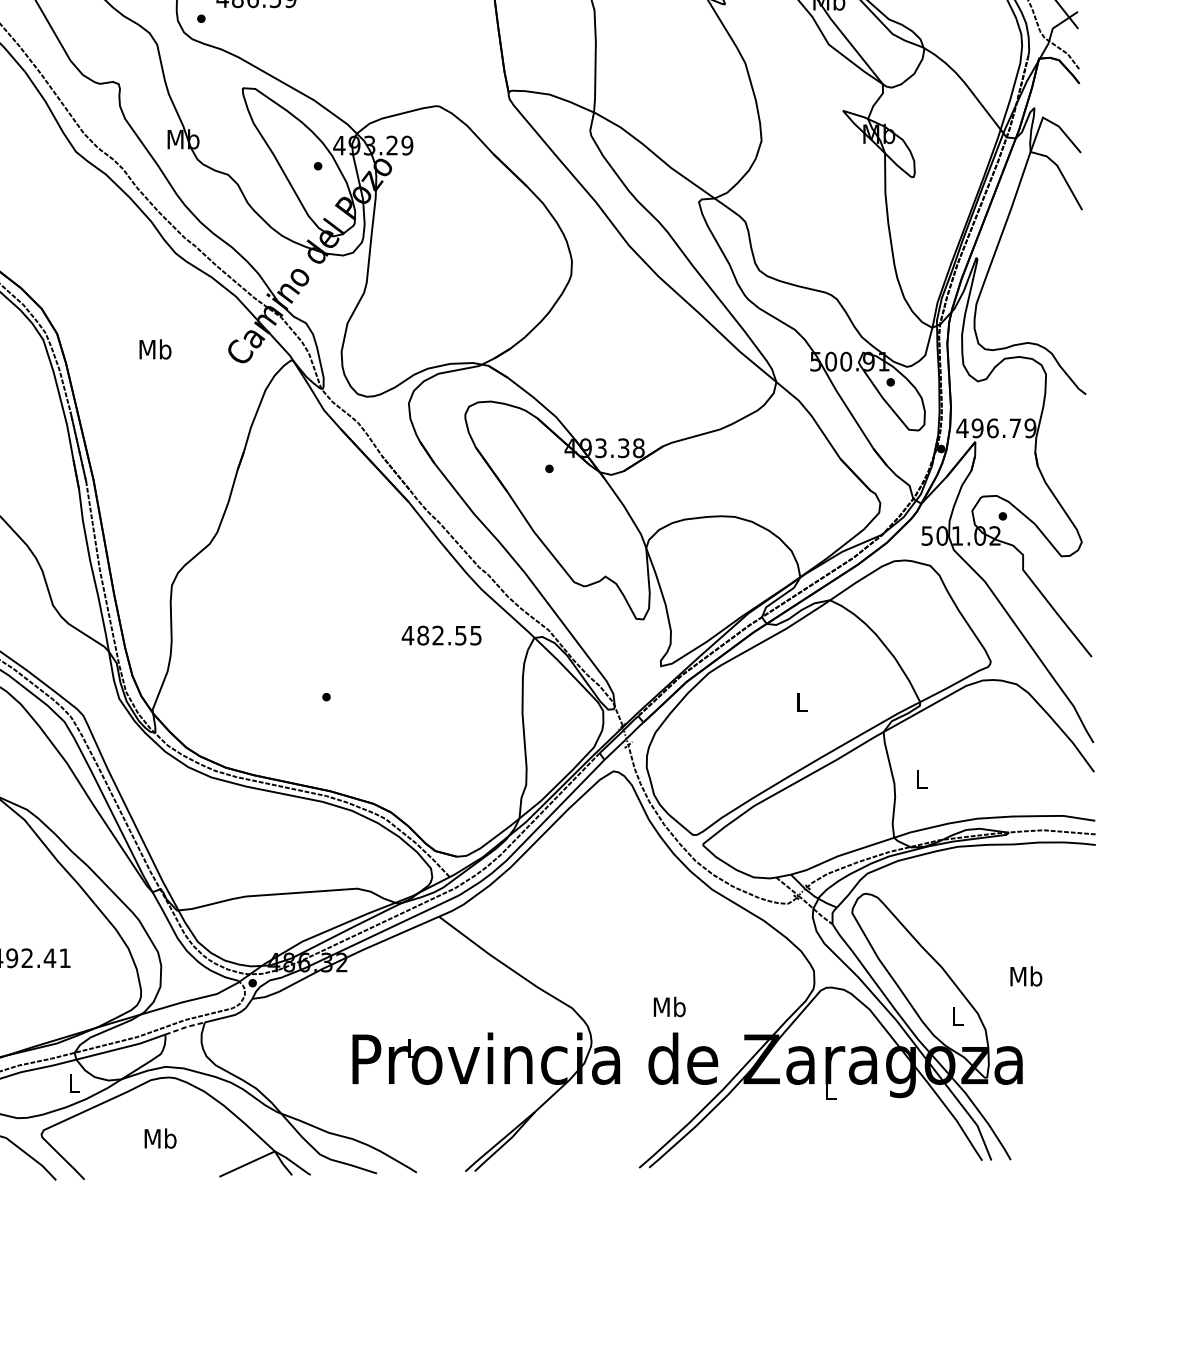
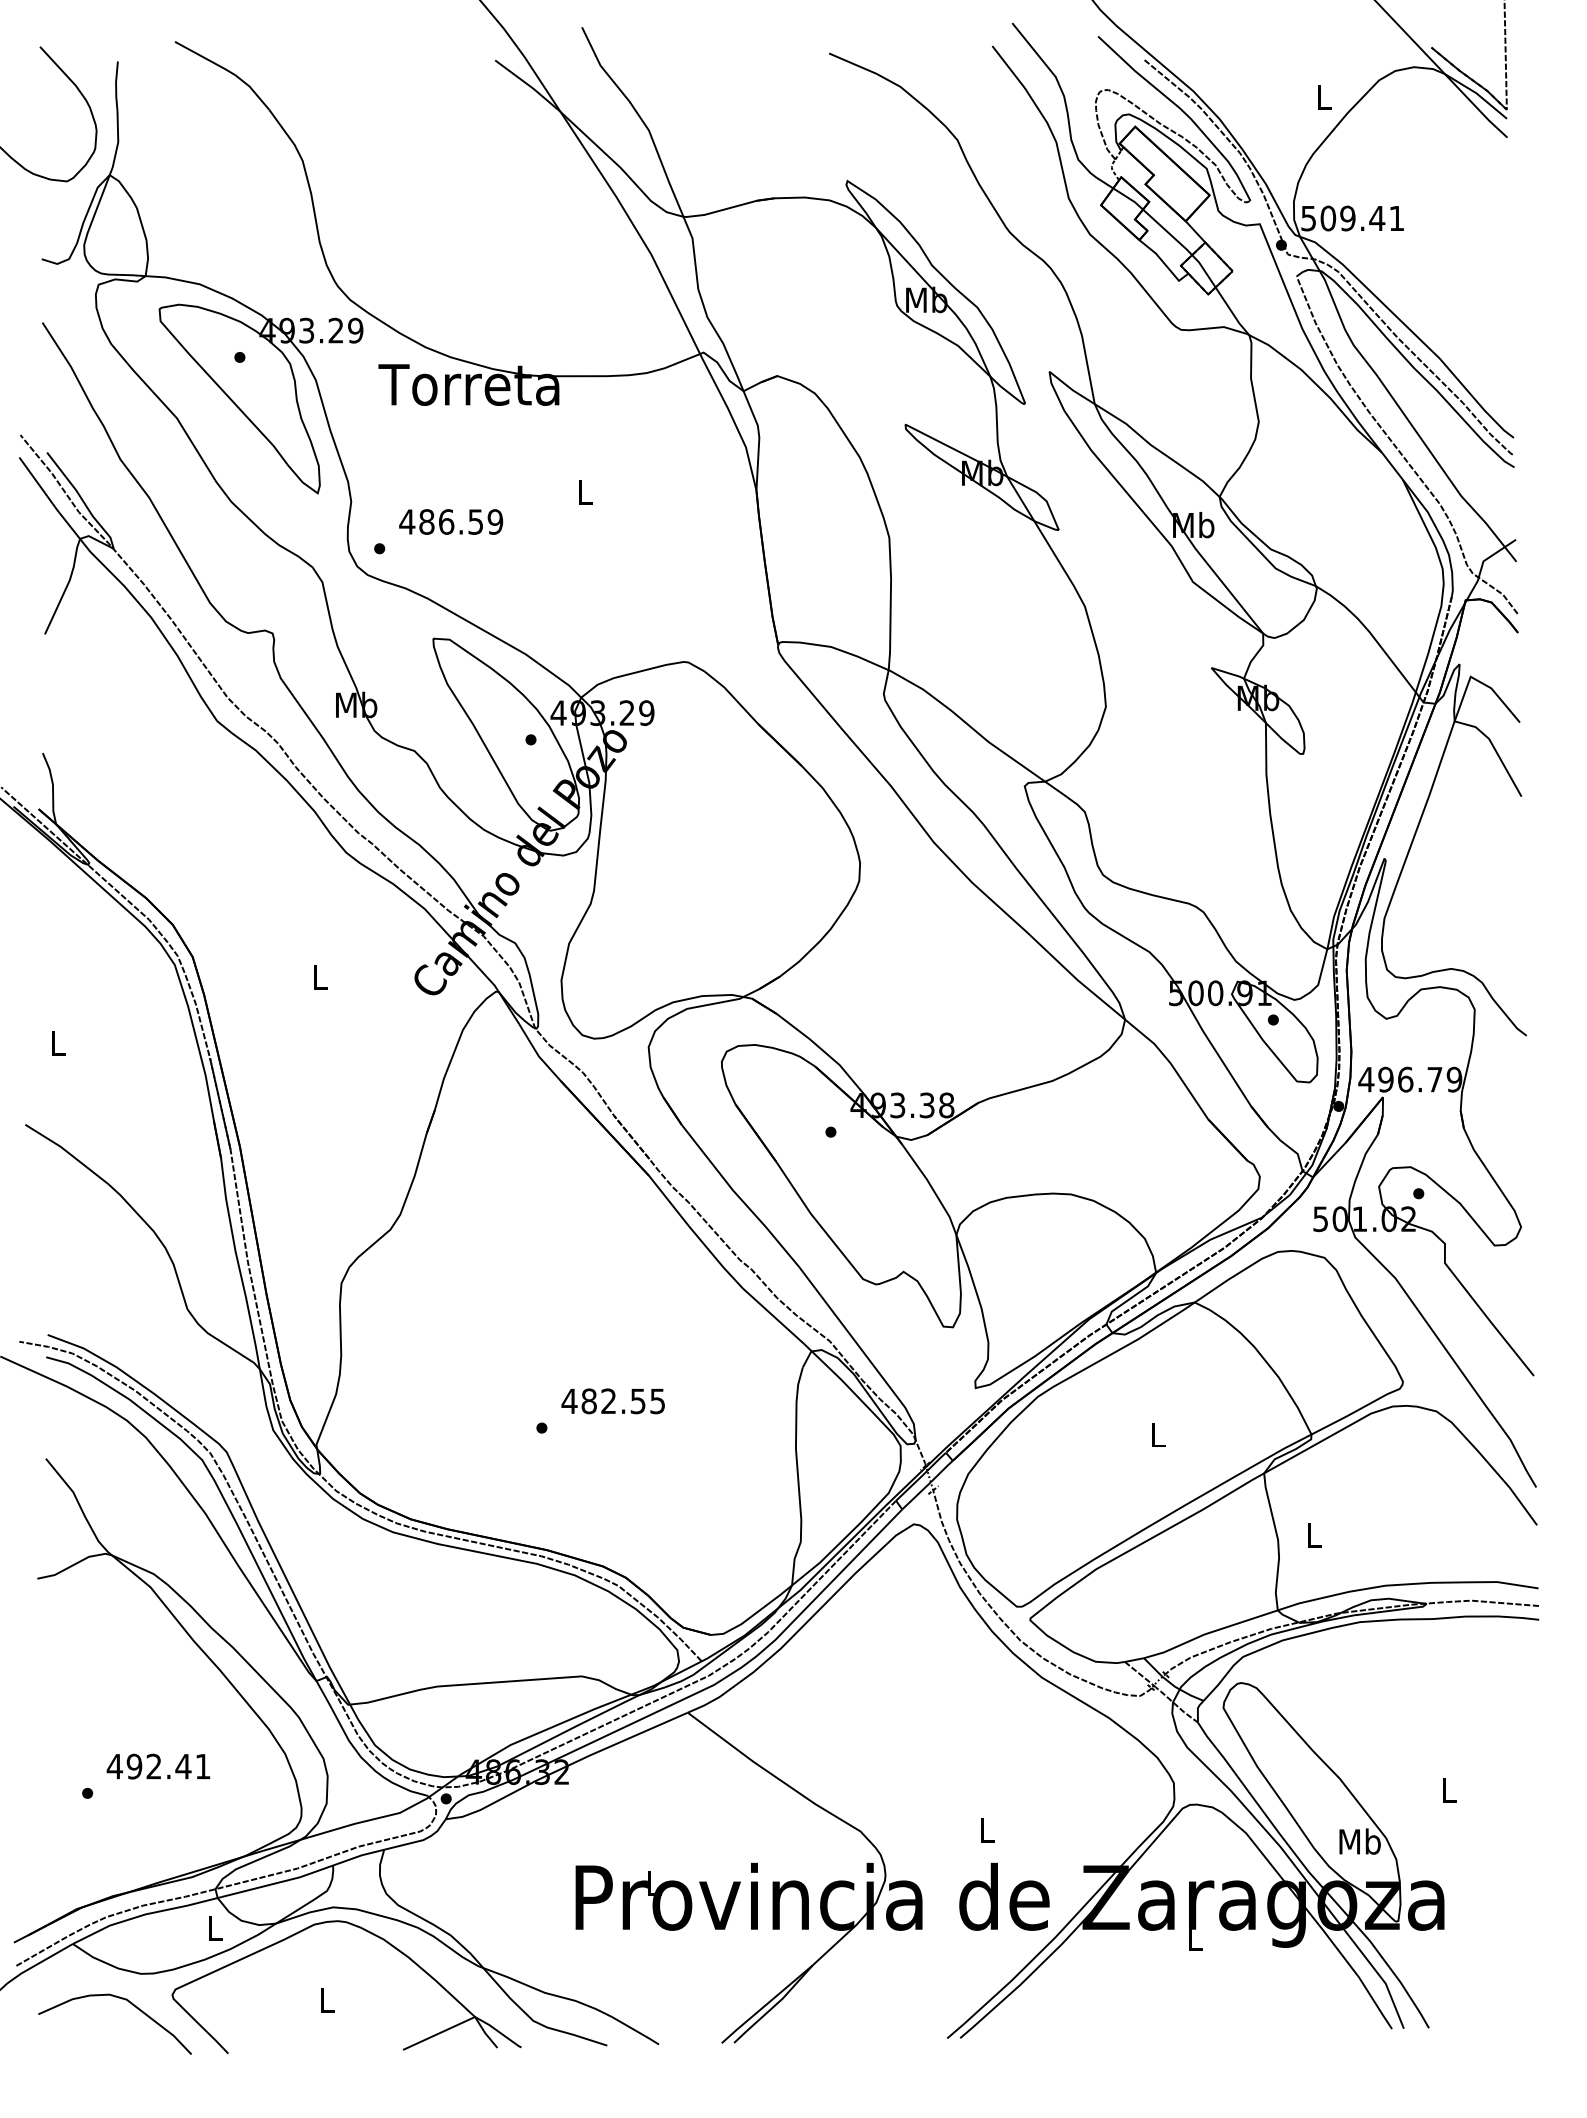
text: (154, 349) -> (319, 977), Mb -> L
text: (441, 635) -> (612, 1401), moved
text: (1025, 975) -> (1448, 1789), Mb -> L
text: (669, 1006) -> (986, 1829), Mb -> L
text: (957, 1016) -> (1359, 1841), L -> Mb
line: (185, 1027) -> (358, 1856), dashed -> solid
text: (160, 1138) -> (326, 2000), Mb -> L

